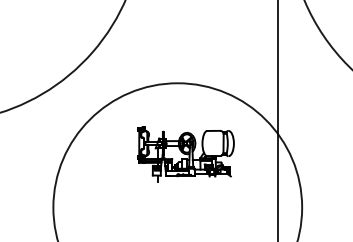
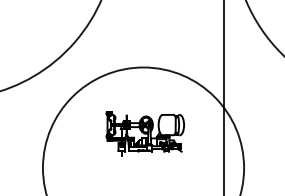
part: (185, 154) -> (144, 133), moved

